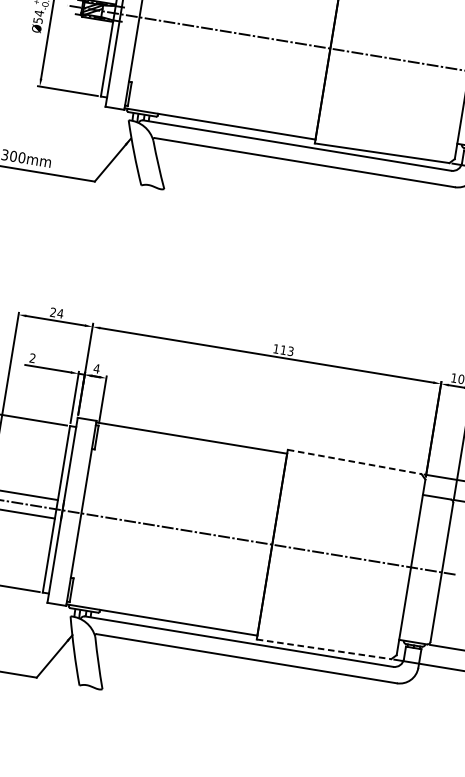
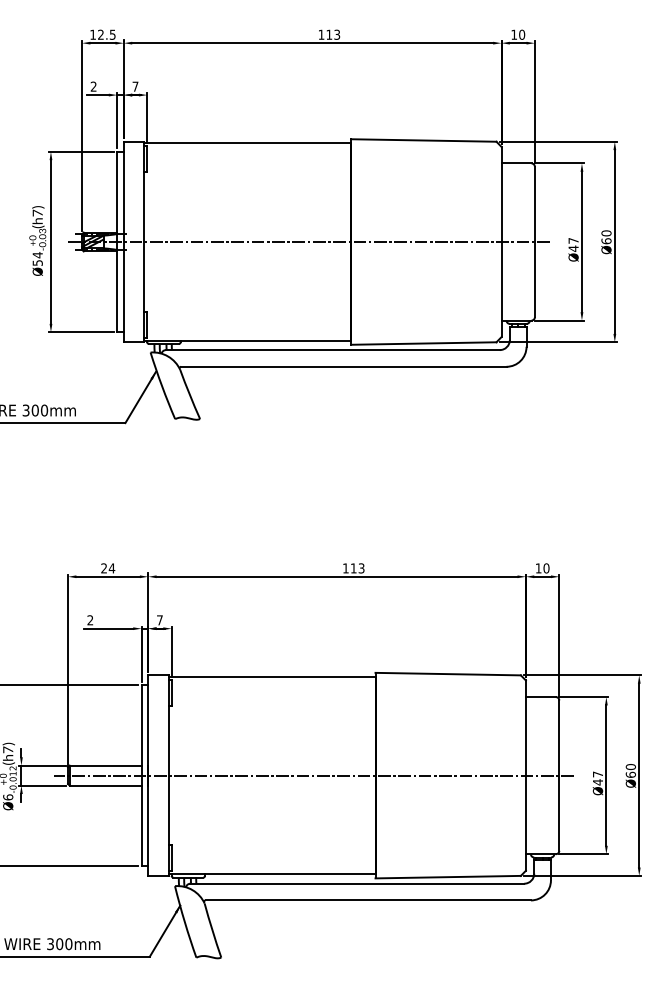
text: (96, 368) -> (159, 620), 4 -> 7
line: (354, 462) -> (448, 674), dashed -> solid
line: (324, 649) -> (448, 877), dashed -> solid

